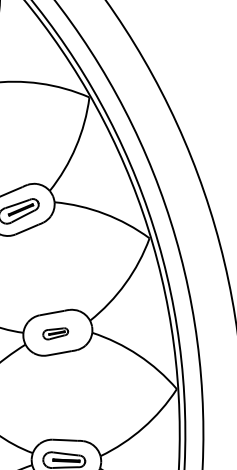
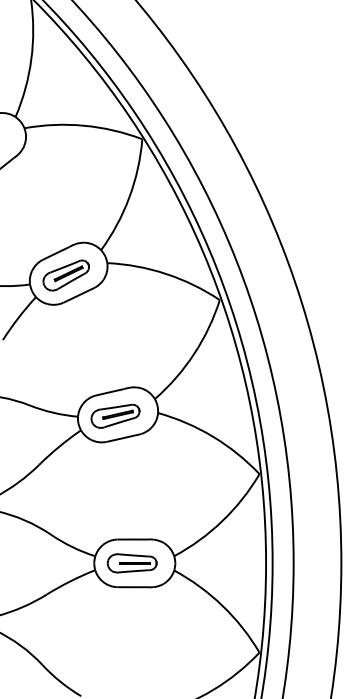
part: (55, 333) -> (115, 415), size x1.67

